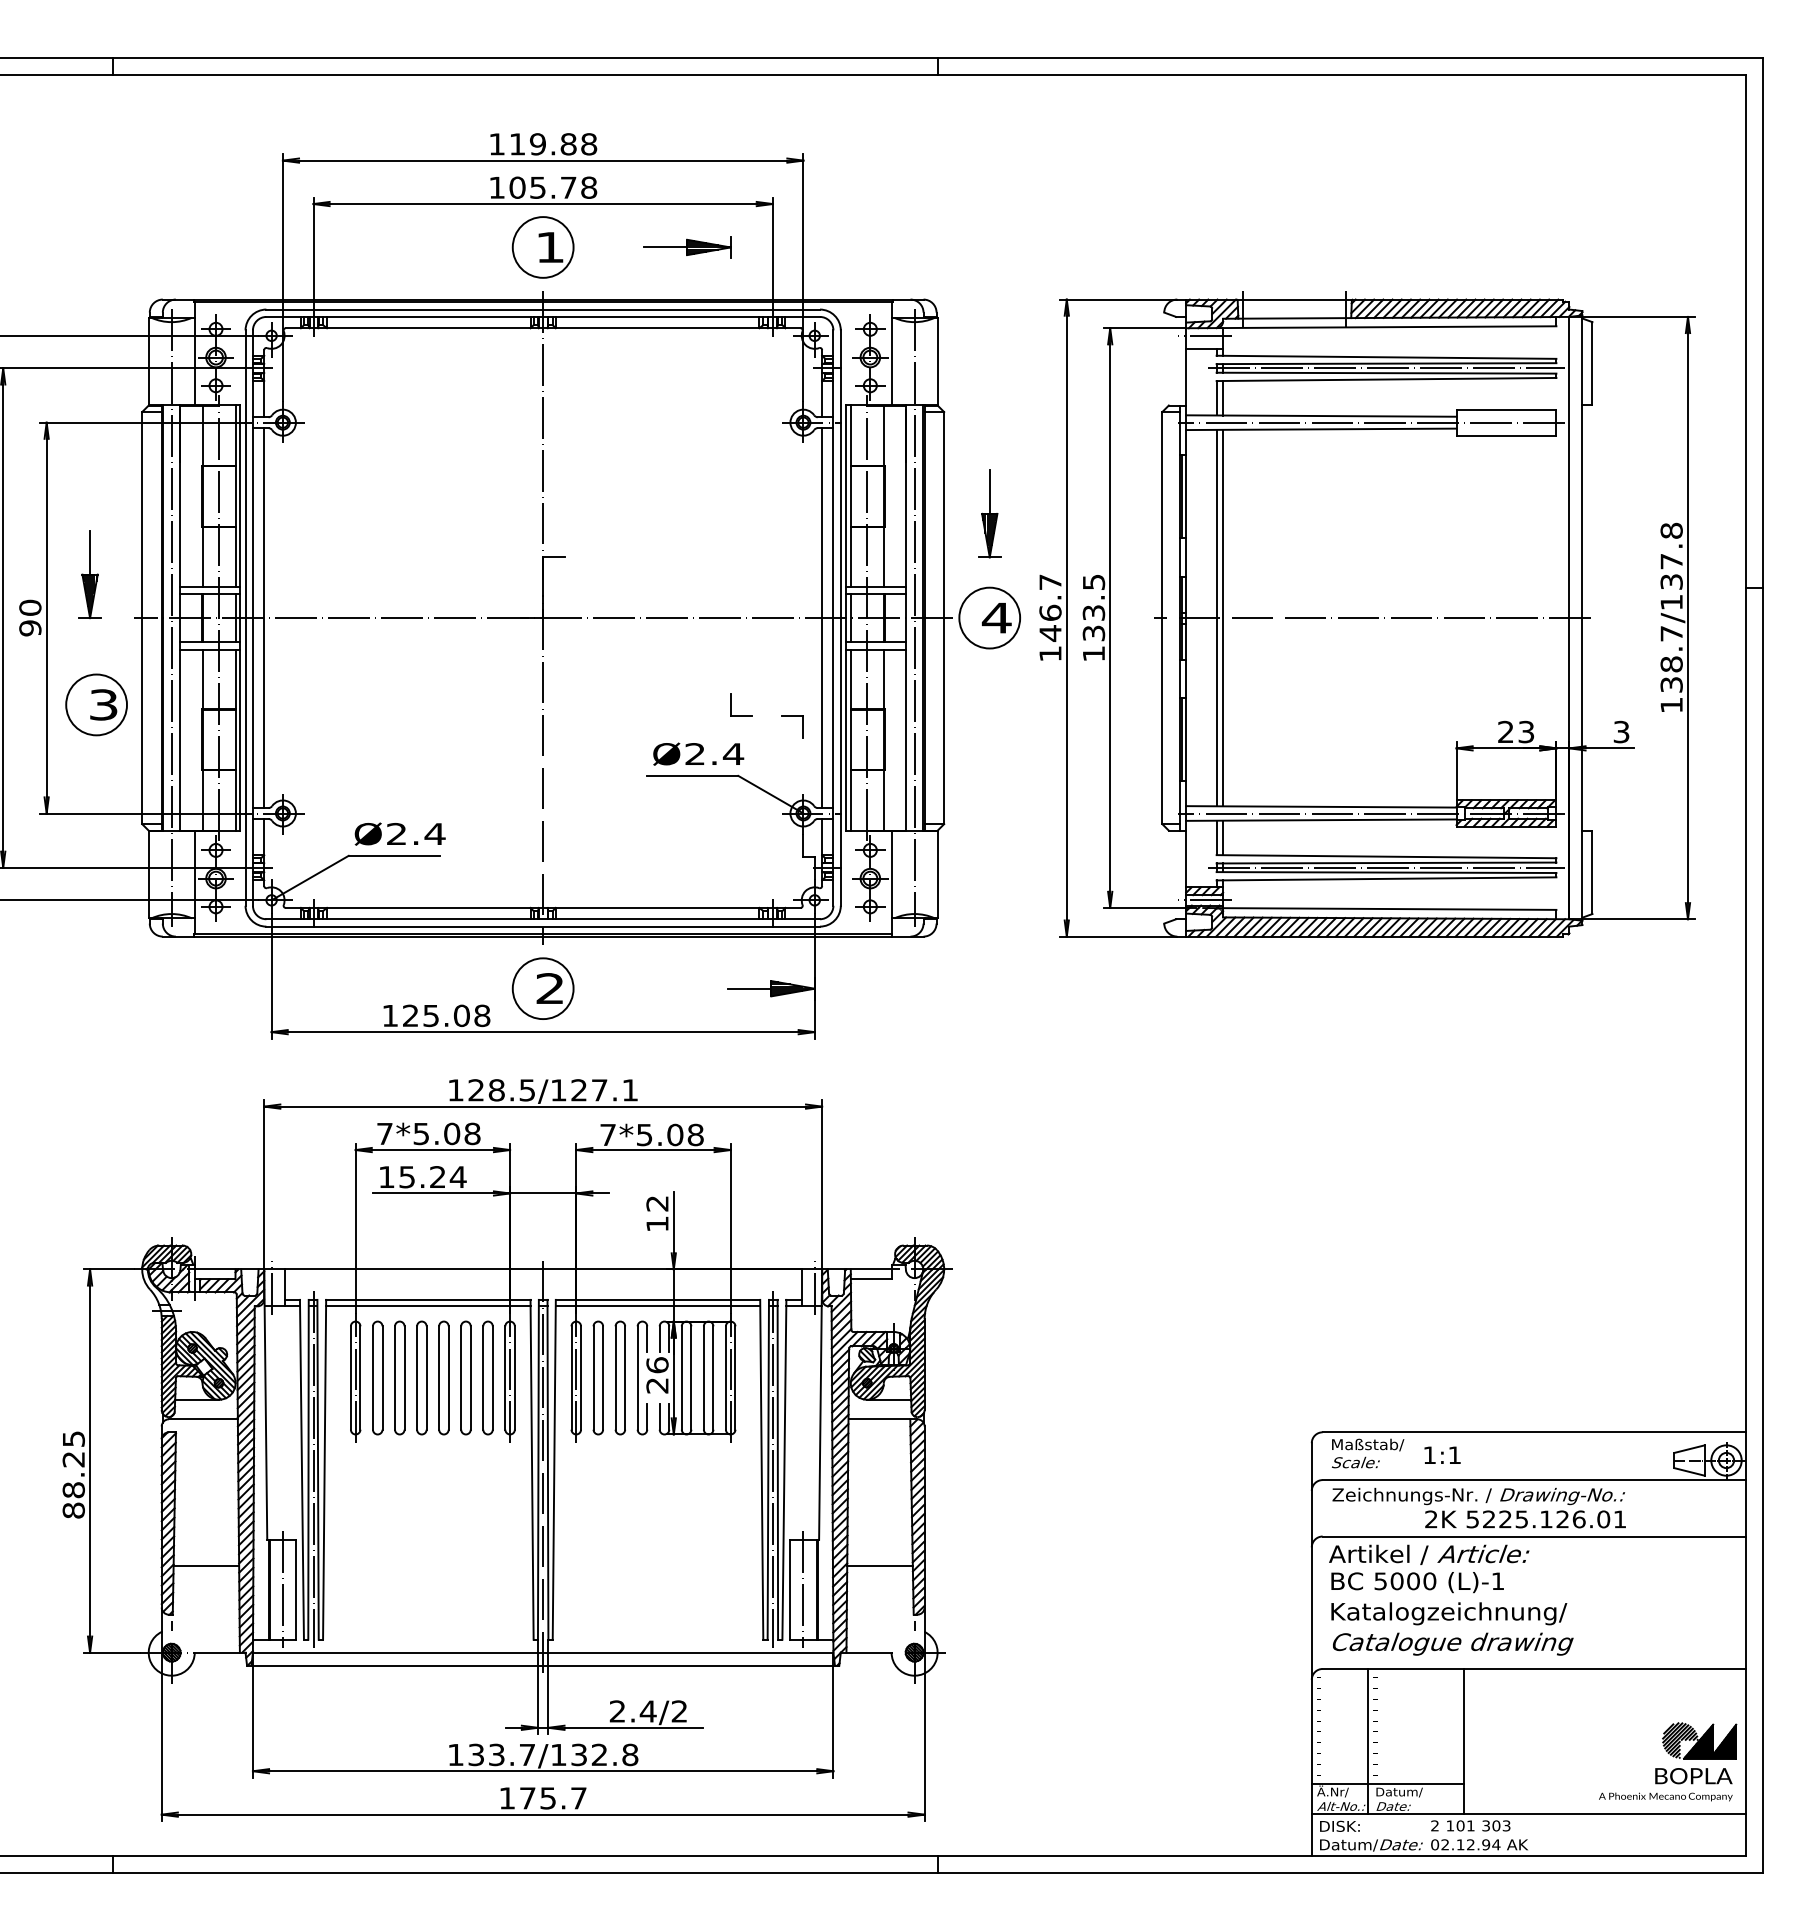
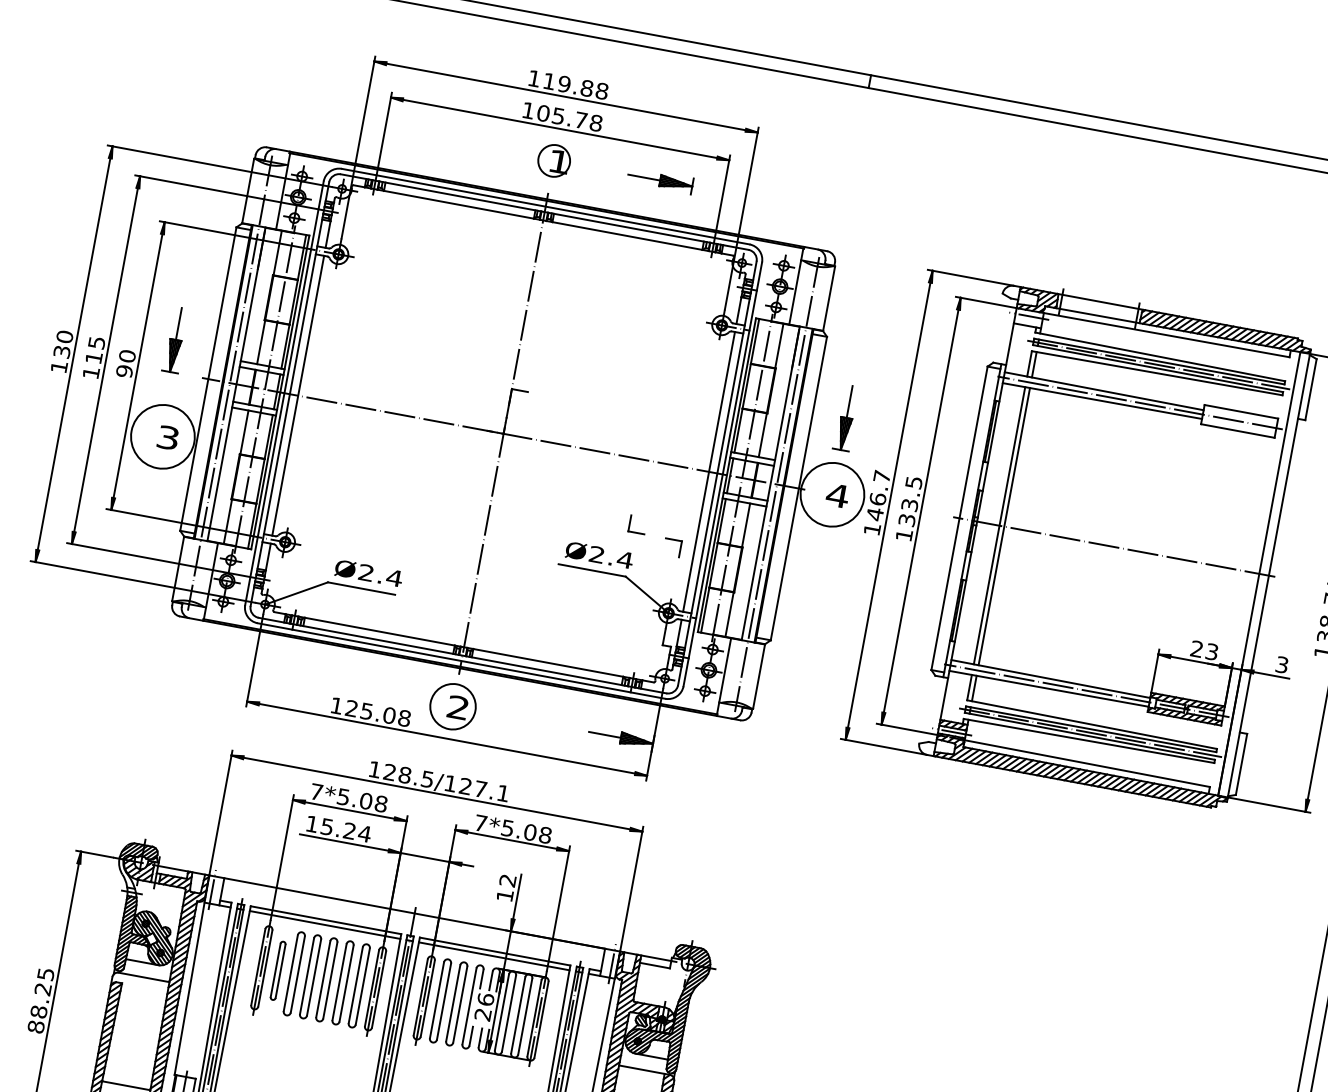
circle: (542, 247) -> (553, 160), size x0.7
circle: (989, 617) -> (832, 494), size x1.4
circle: (96, 704) -> (162, 436), size x1.4
part: (377, 1377) -> (277, 970), size x0.7

